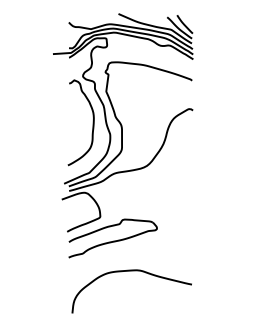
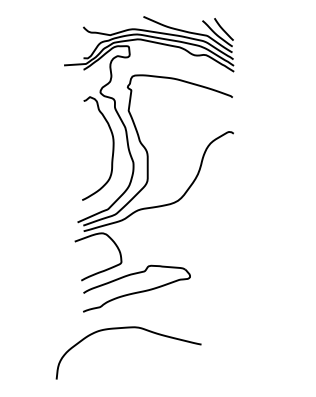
curve: (131, 271) -> (128, 328), moved

